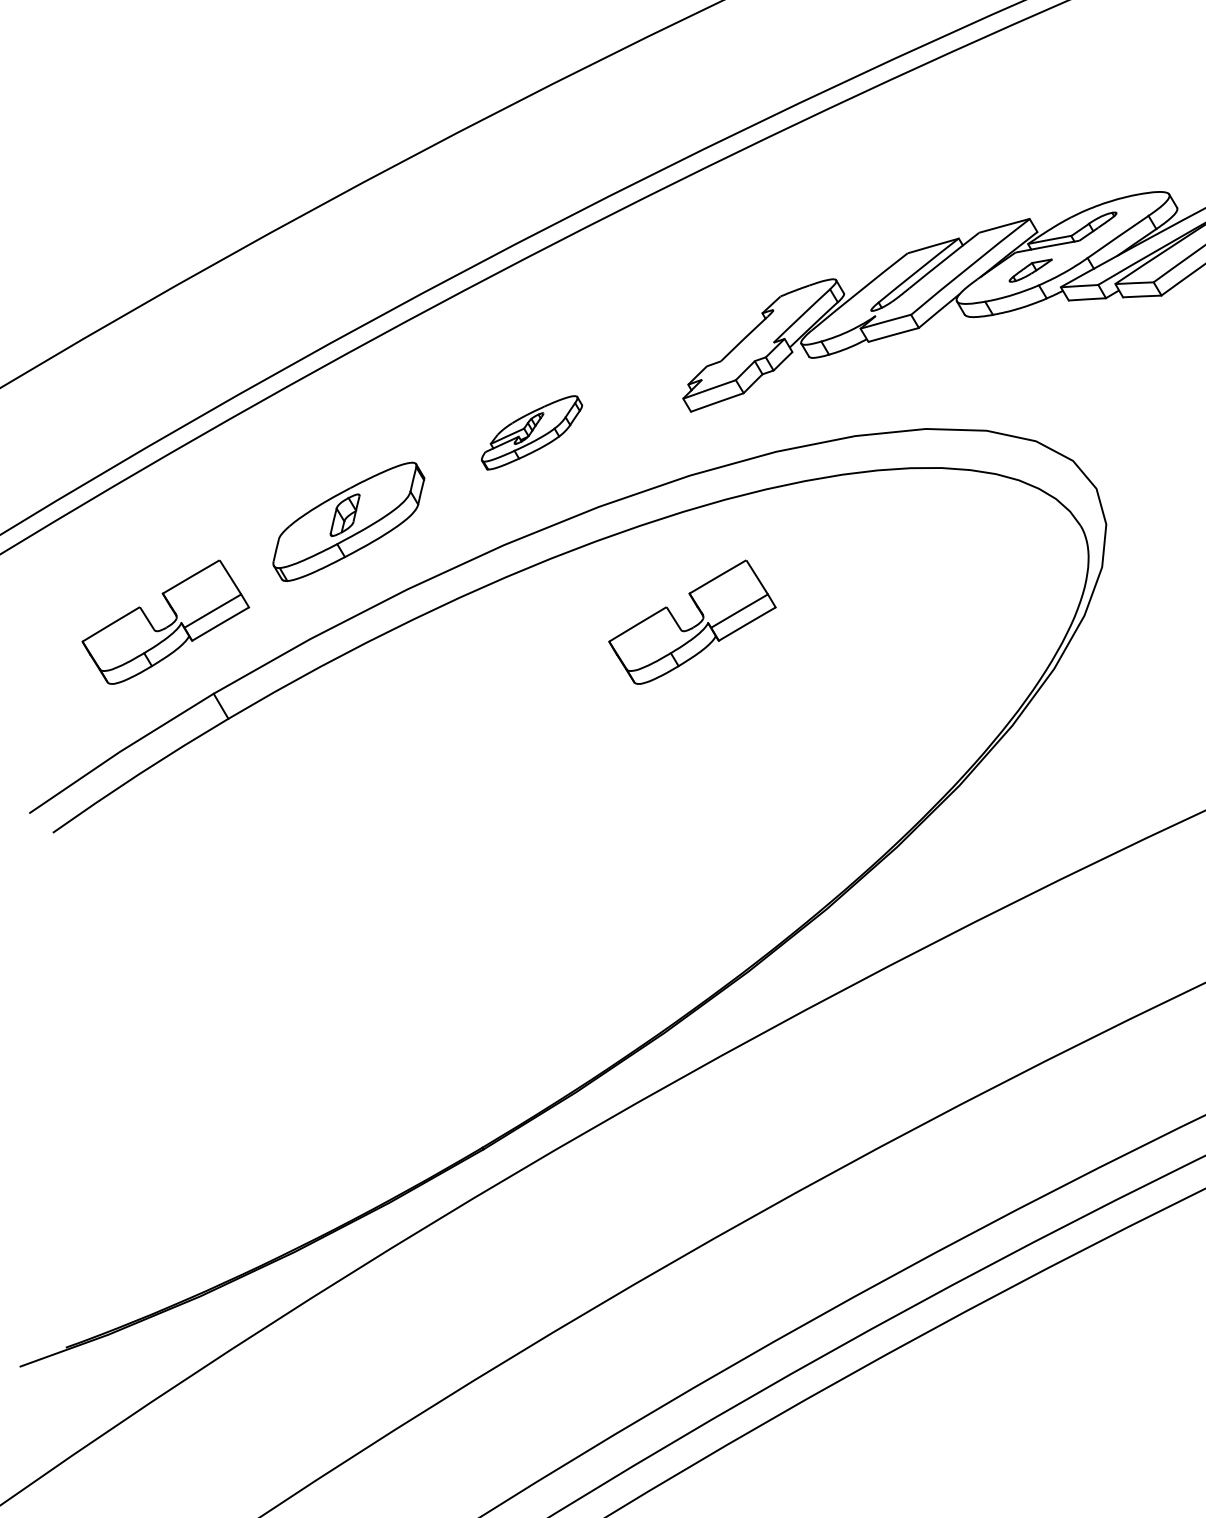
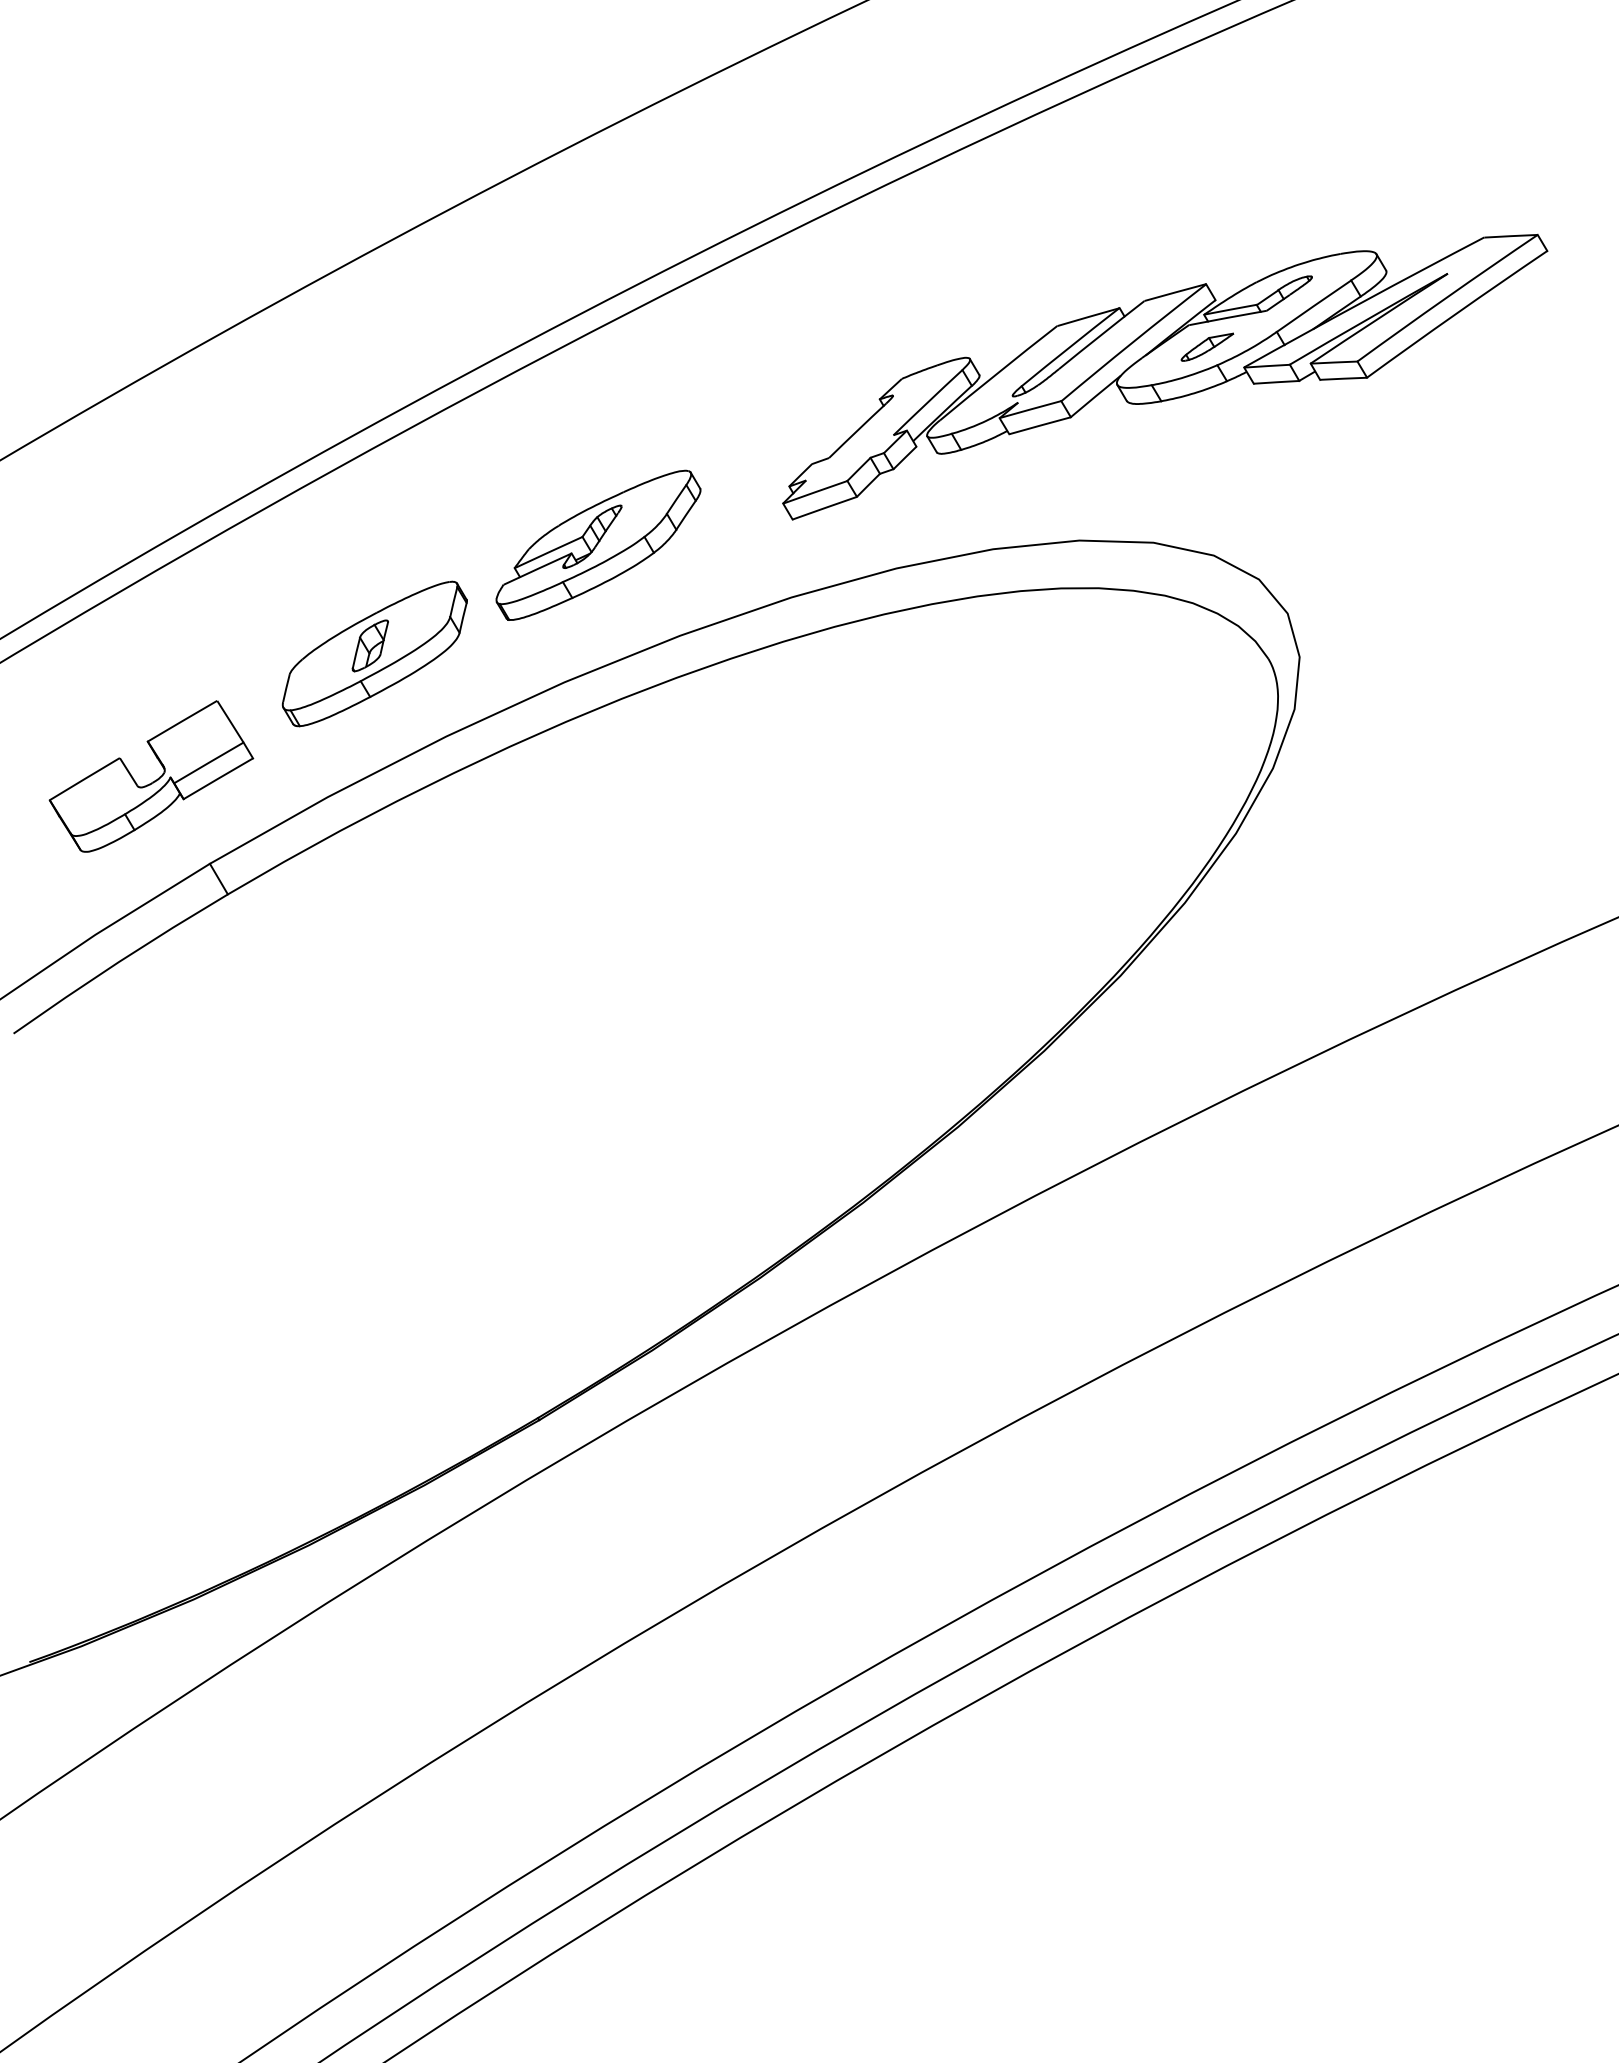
part: (531, 432) -> (598, 544), size x1.67
part: (692, 622) -> (794, 776), removed

